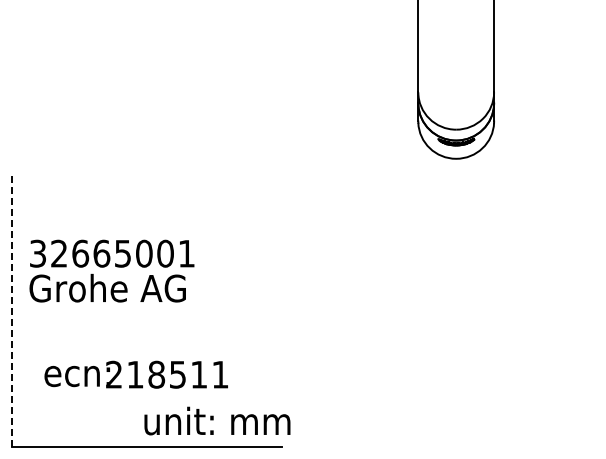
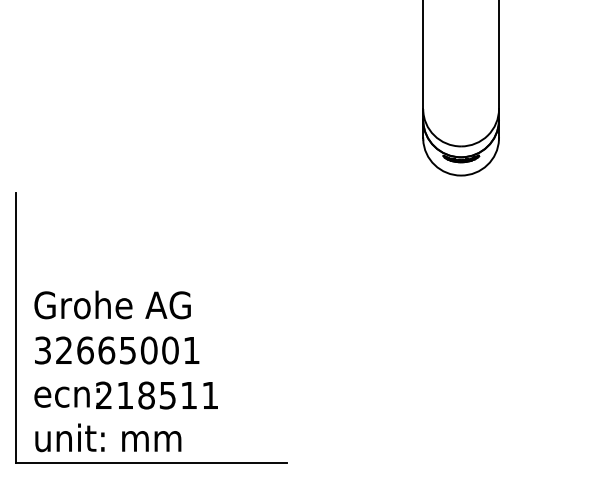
text: (112, 253) -> (117, 350), moved
line: (11, 310) -> (16, 327), dashed -> solid
text: (135, 374) -> (125, 395), moved
text: (217, 420) -> (108, 437), moved

